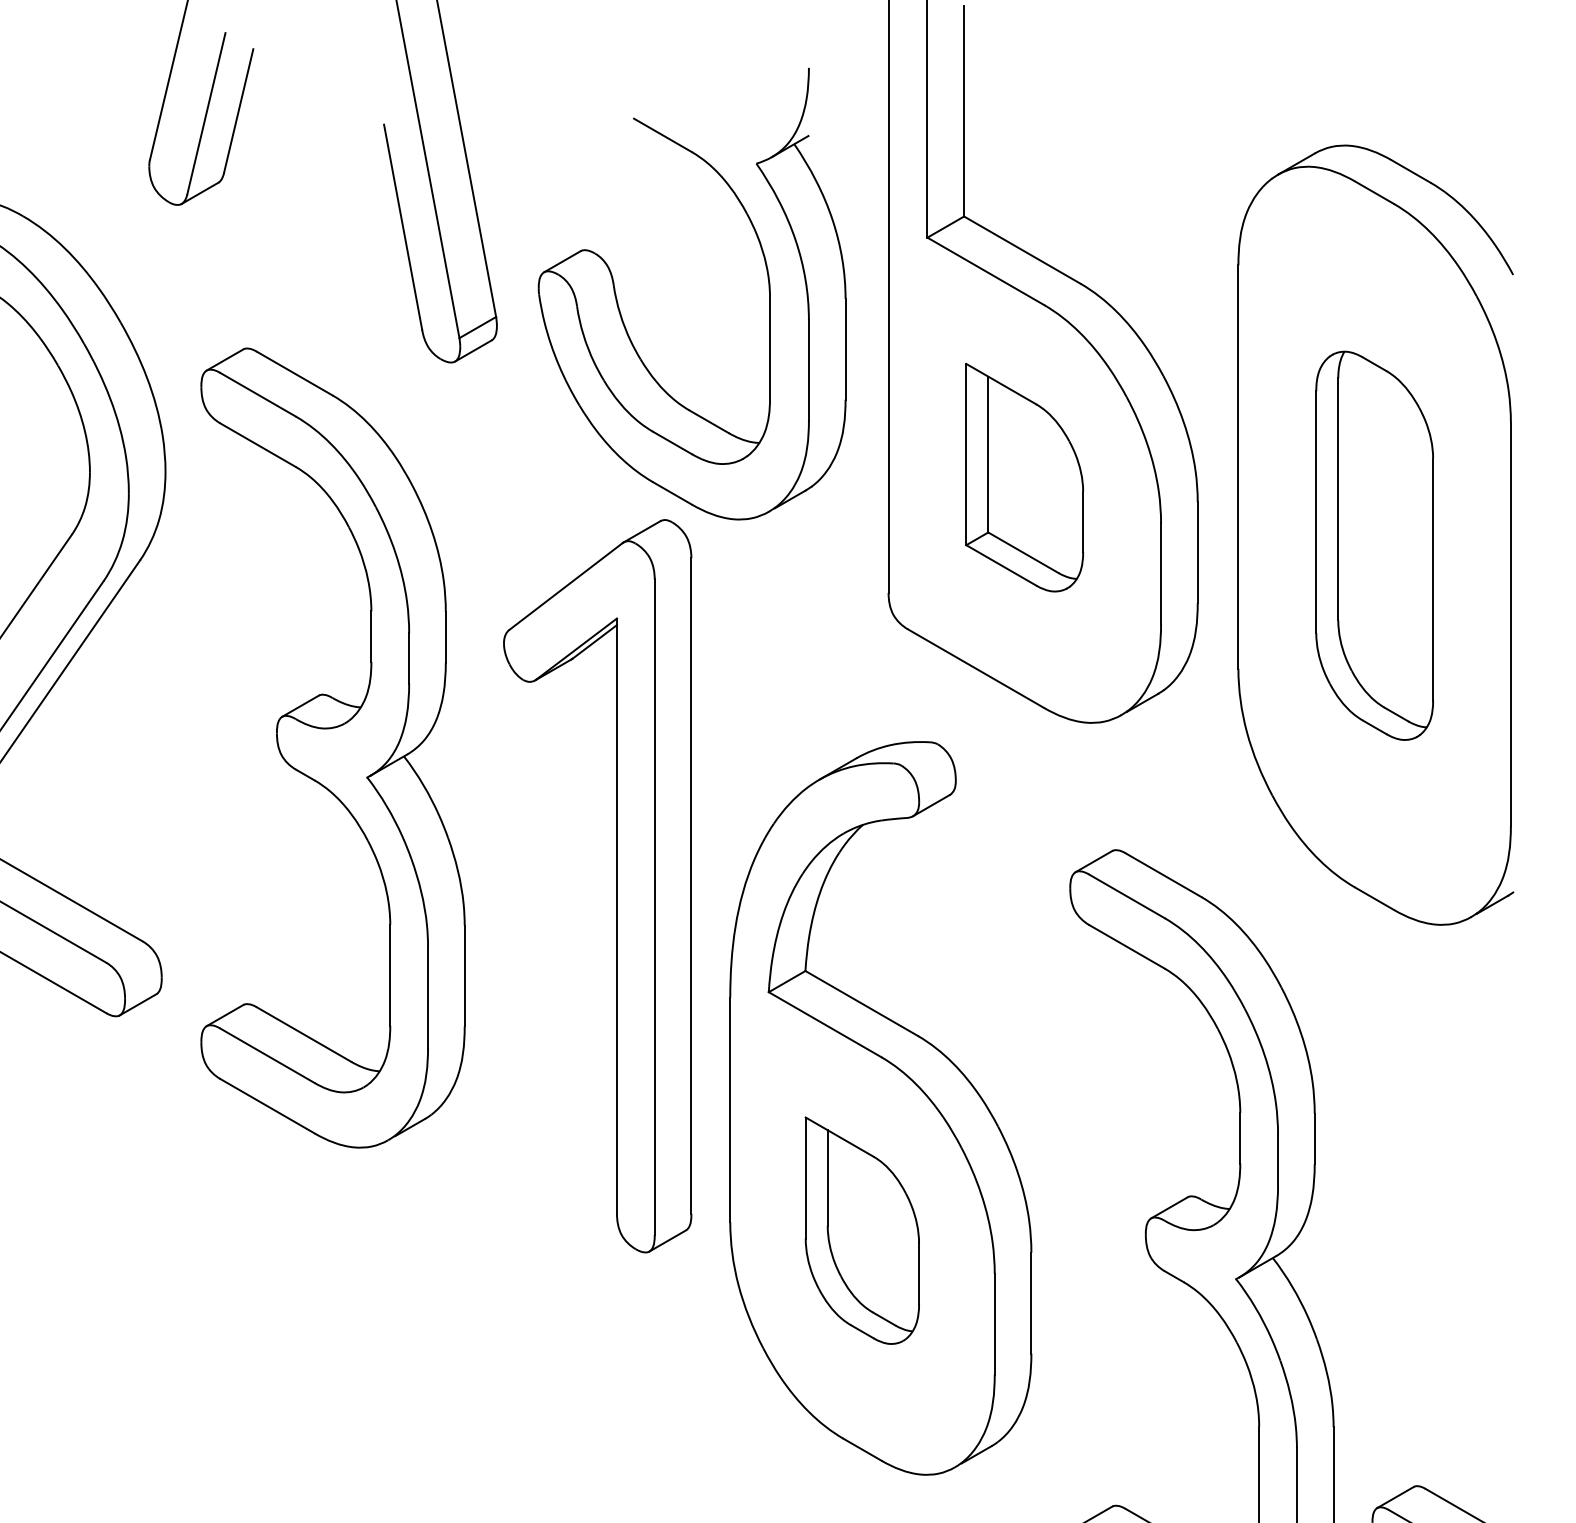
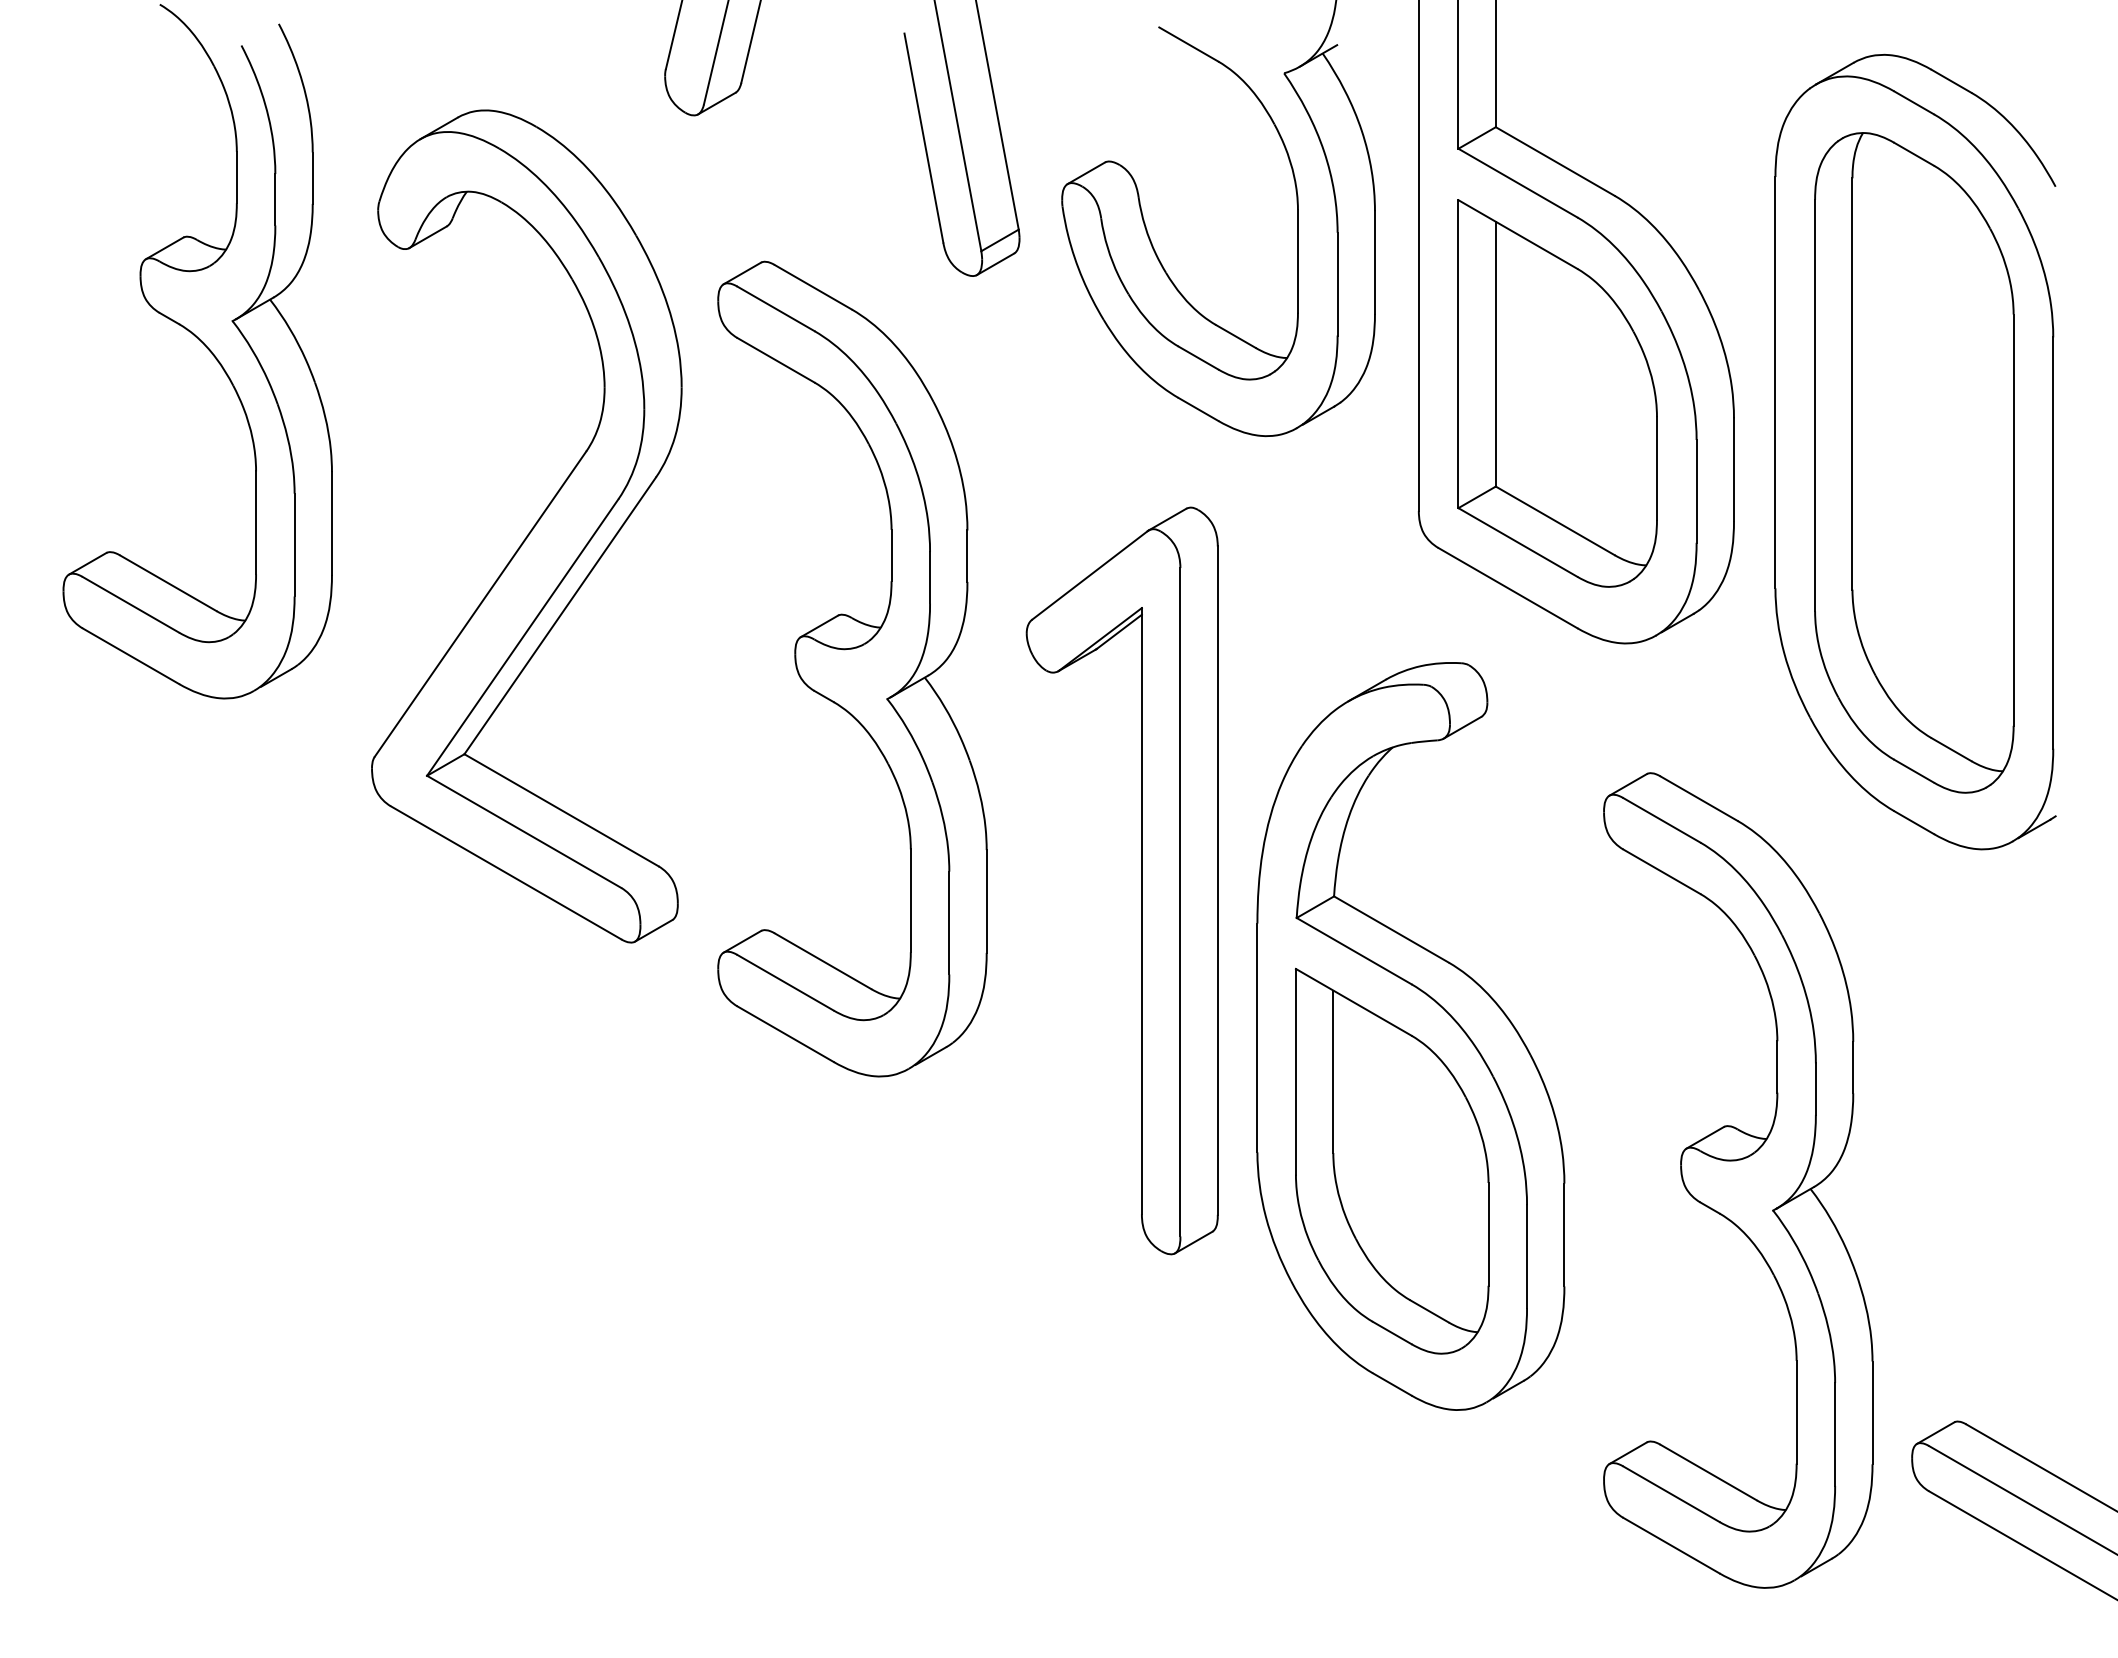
part: (1024, 477) -> (1557, 393), size x1.67
part: (1374, 545) -> (1914, 462), size x1.67
part: (616, 885) -> (1141, 880), moved
part: (861, 1230) -> (1391, 1160), size x1.67

